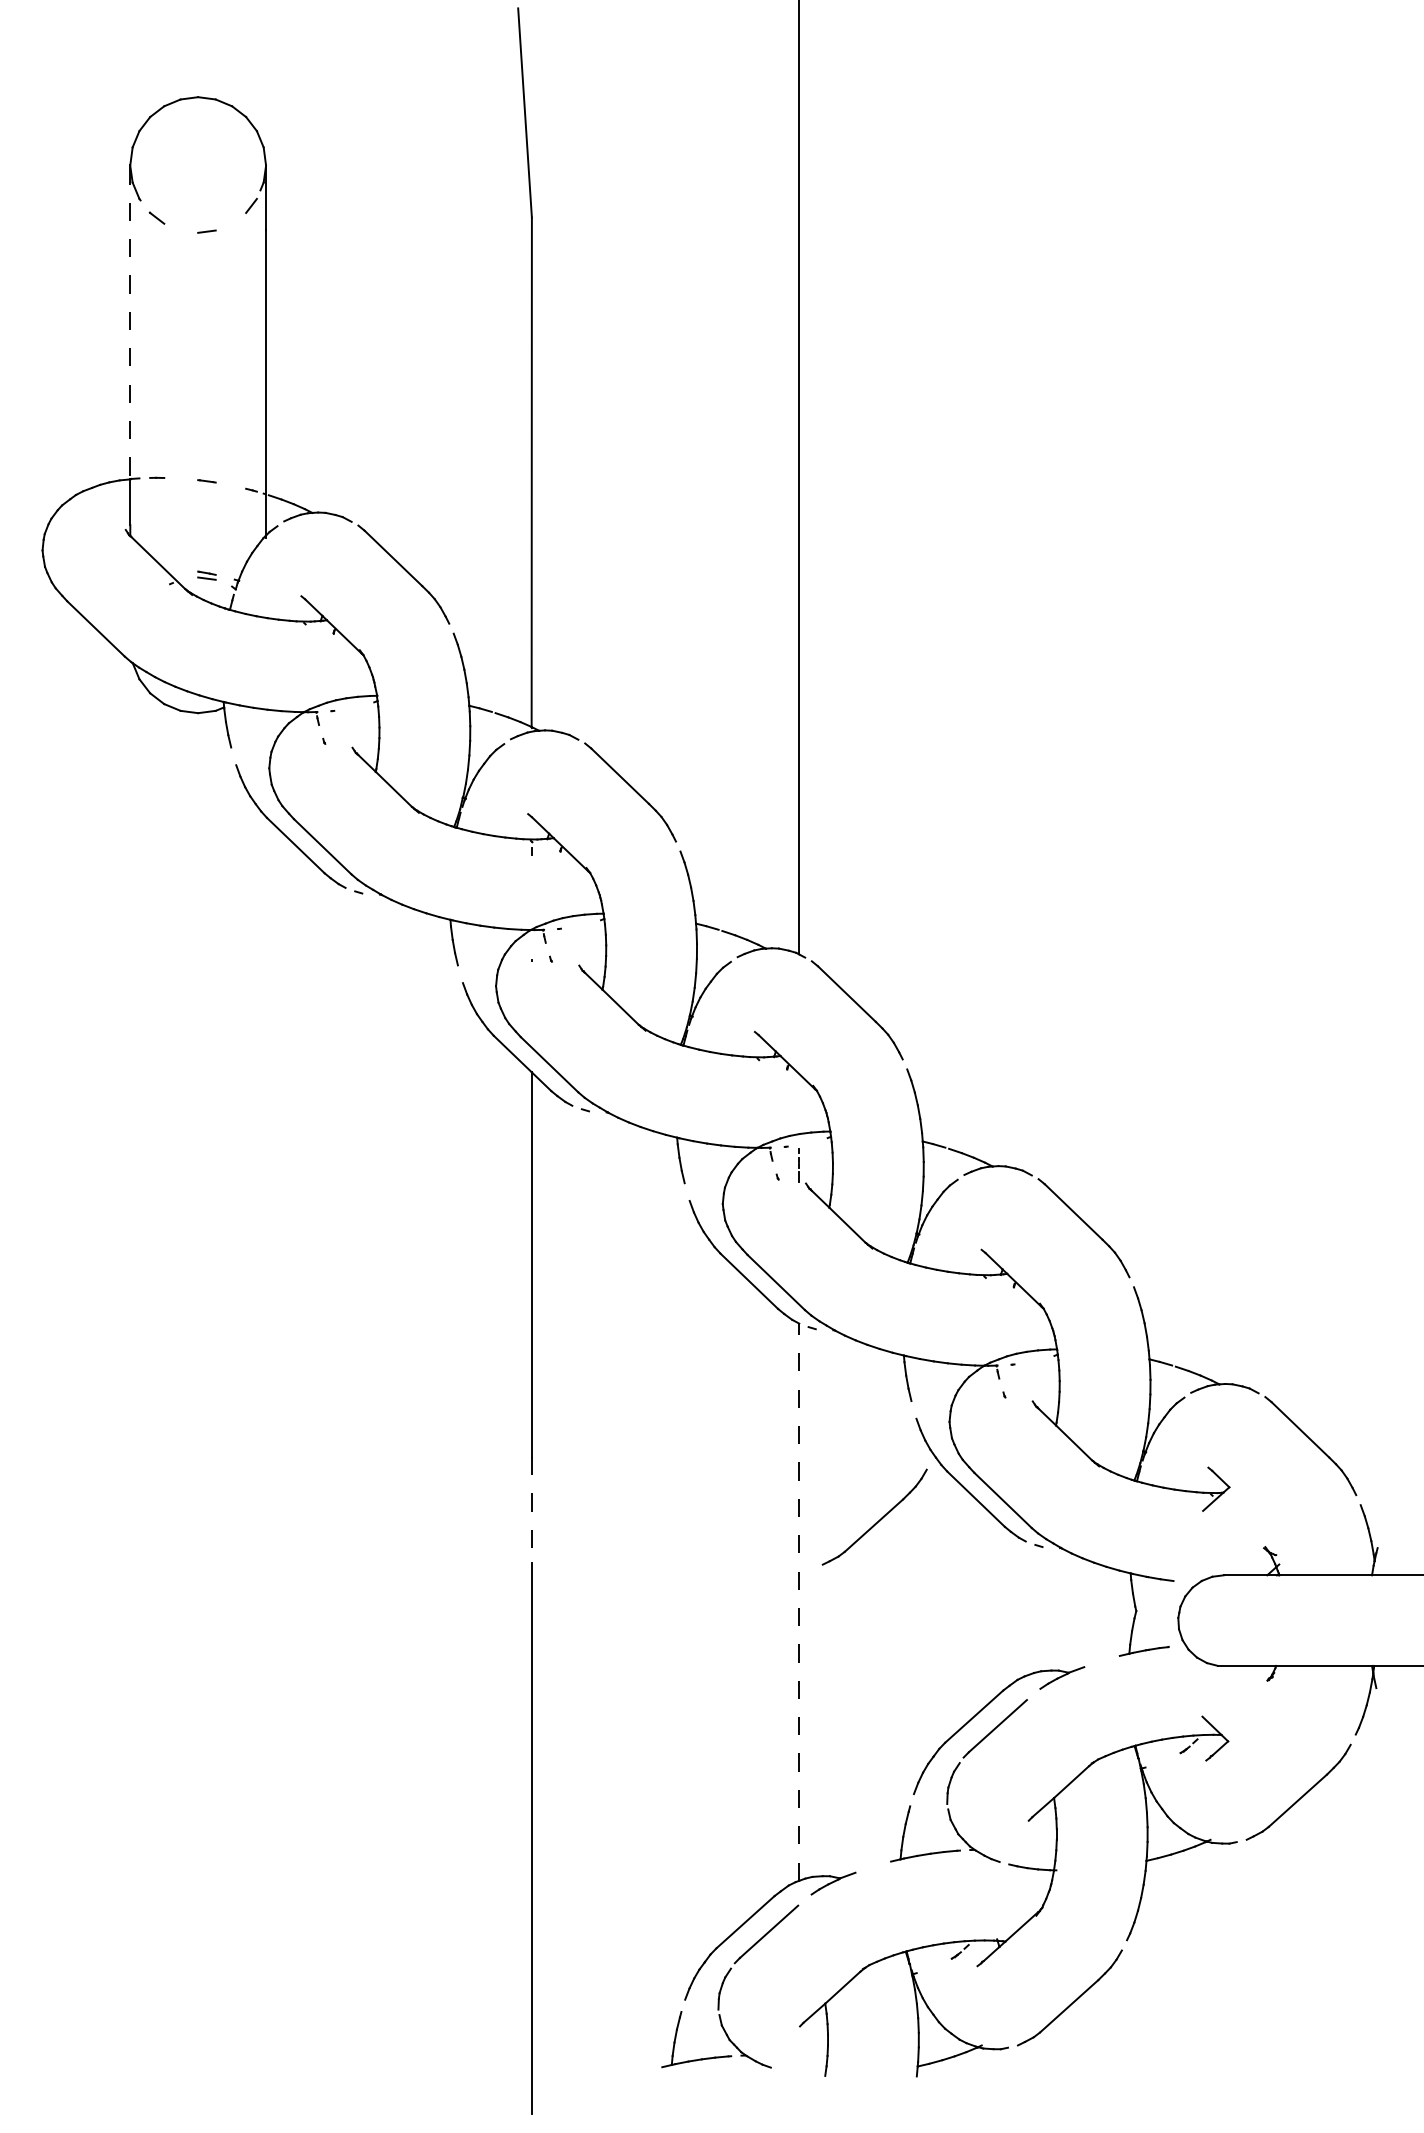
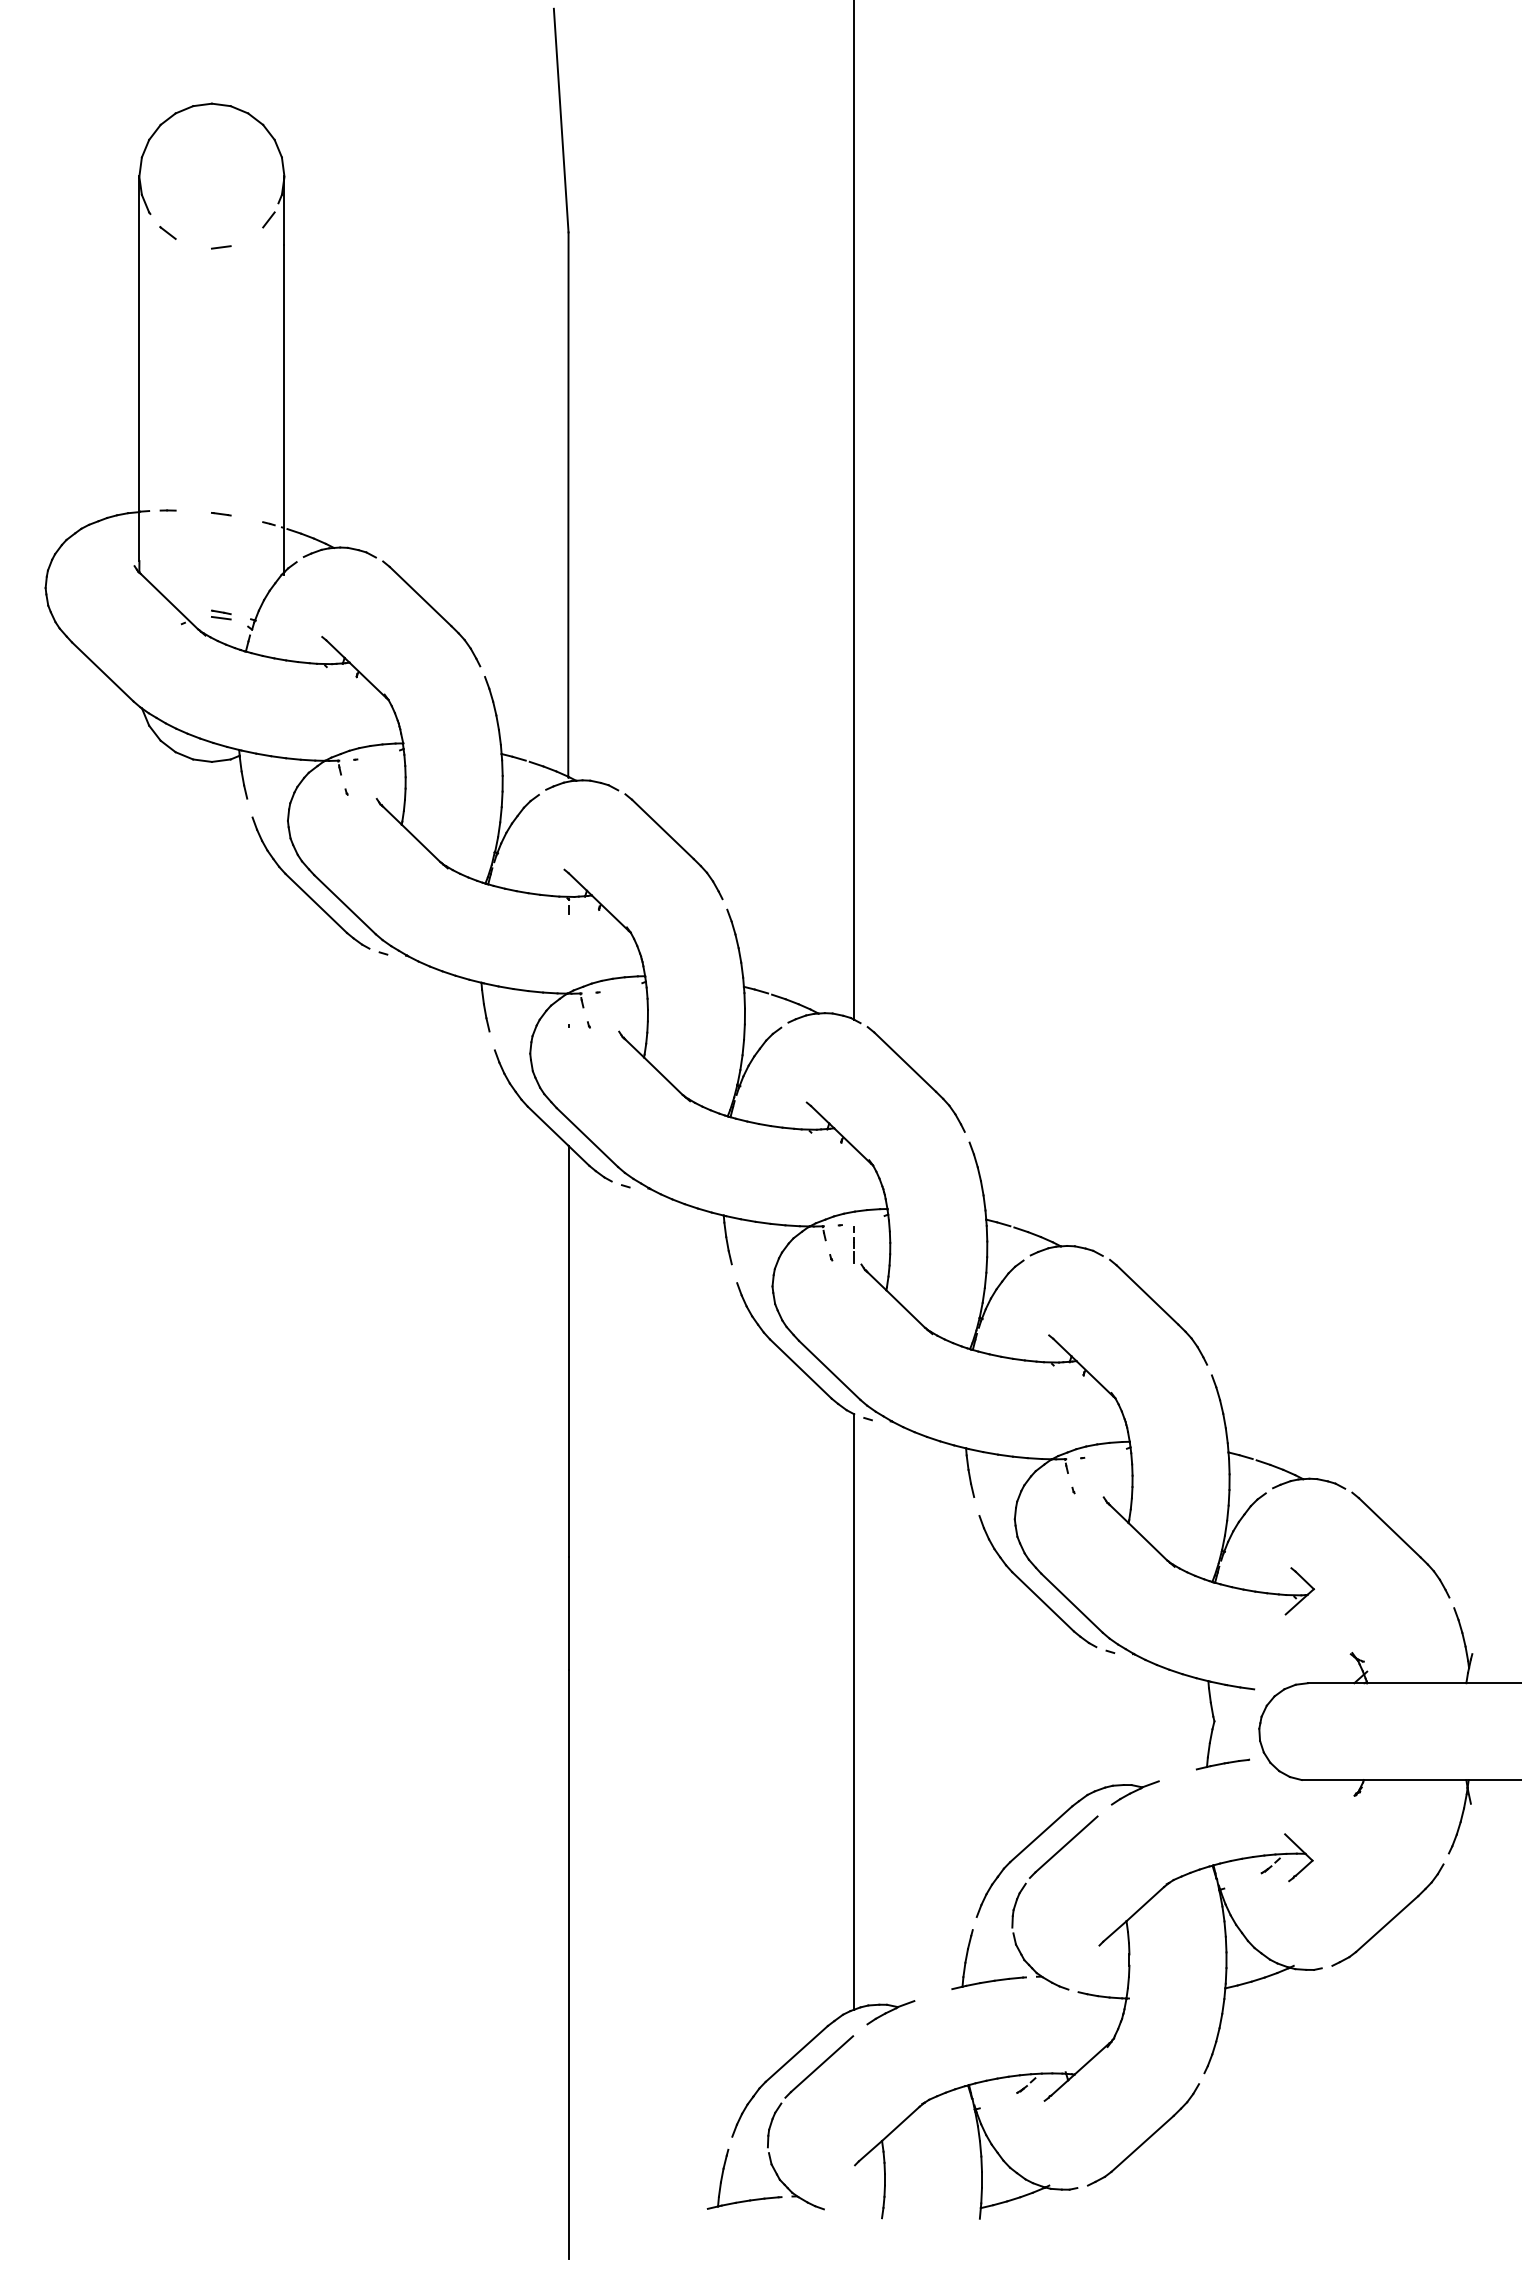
line: (130, 323) -> (139, 345), dashed -> solid
line: (531, 1510) -> (568, 1613), dashed -> solid
part: (874, 1516) -> (934, 1620), removed
line: (799, 1601) -> (854, 1711), dashed -> solid

